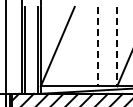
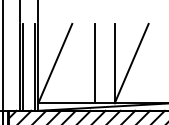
line: (98, 46) -> (95, 63), dashed -> solid
line: (117, 46) -> (114, 63), dashed -> solid

